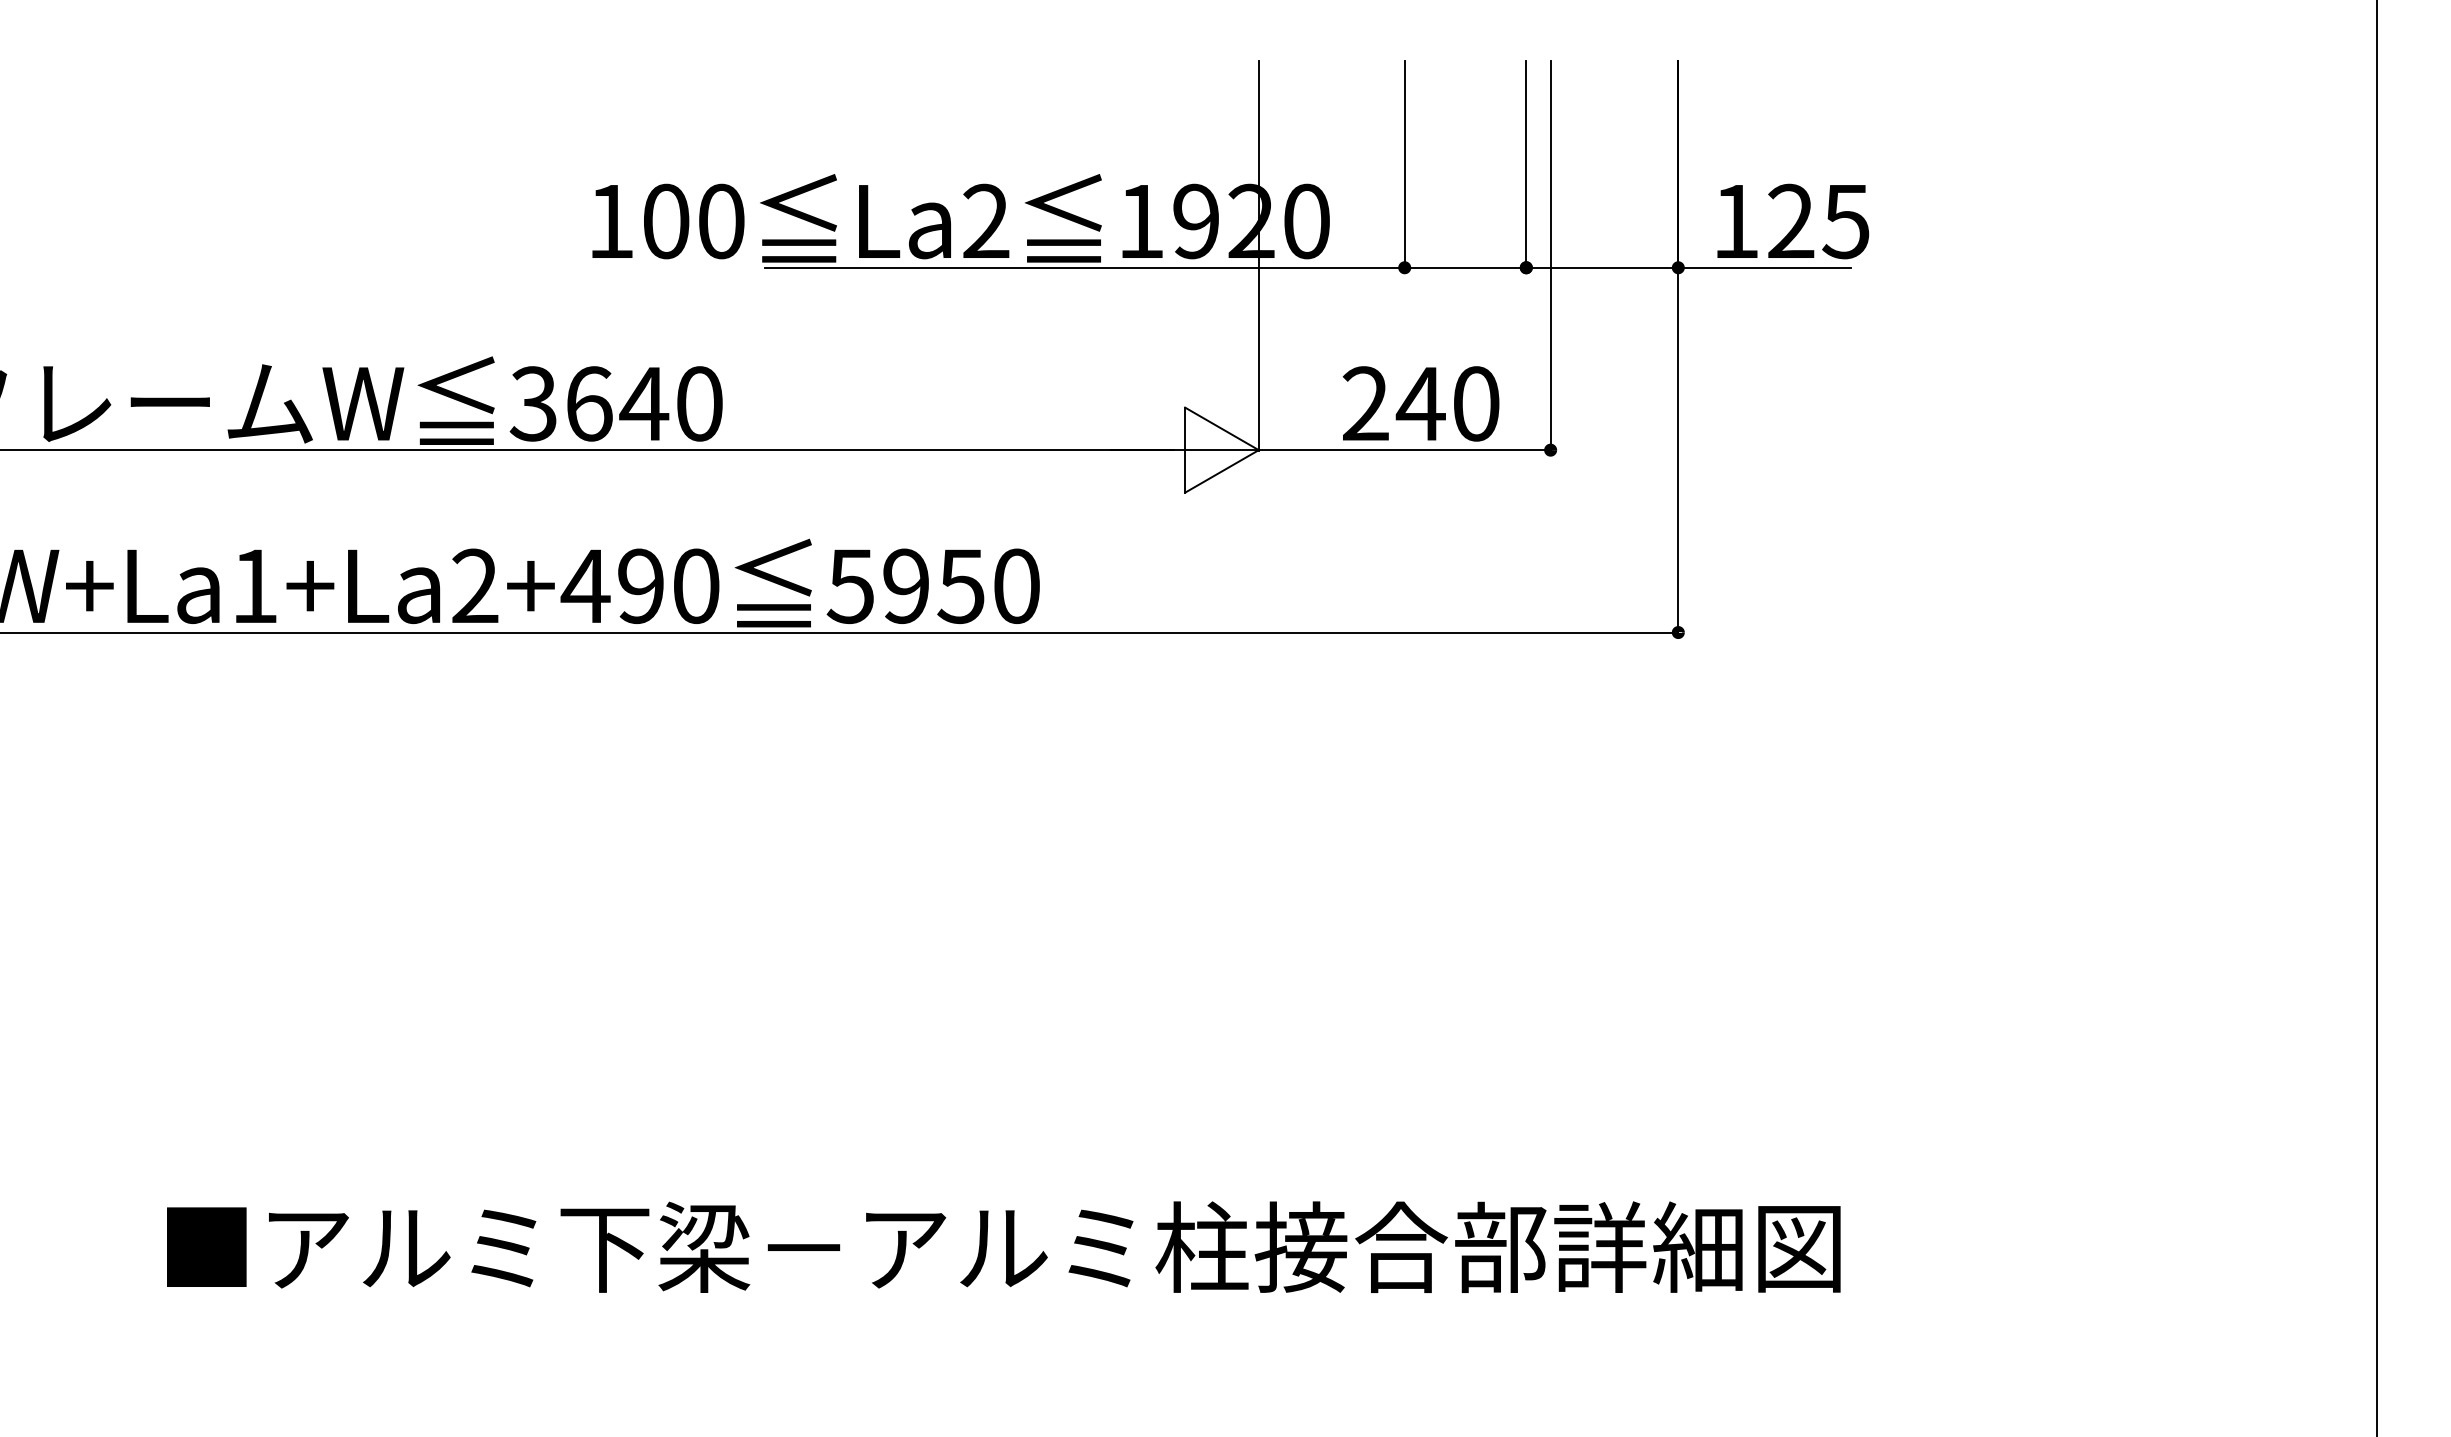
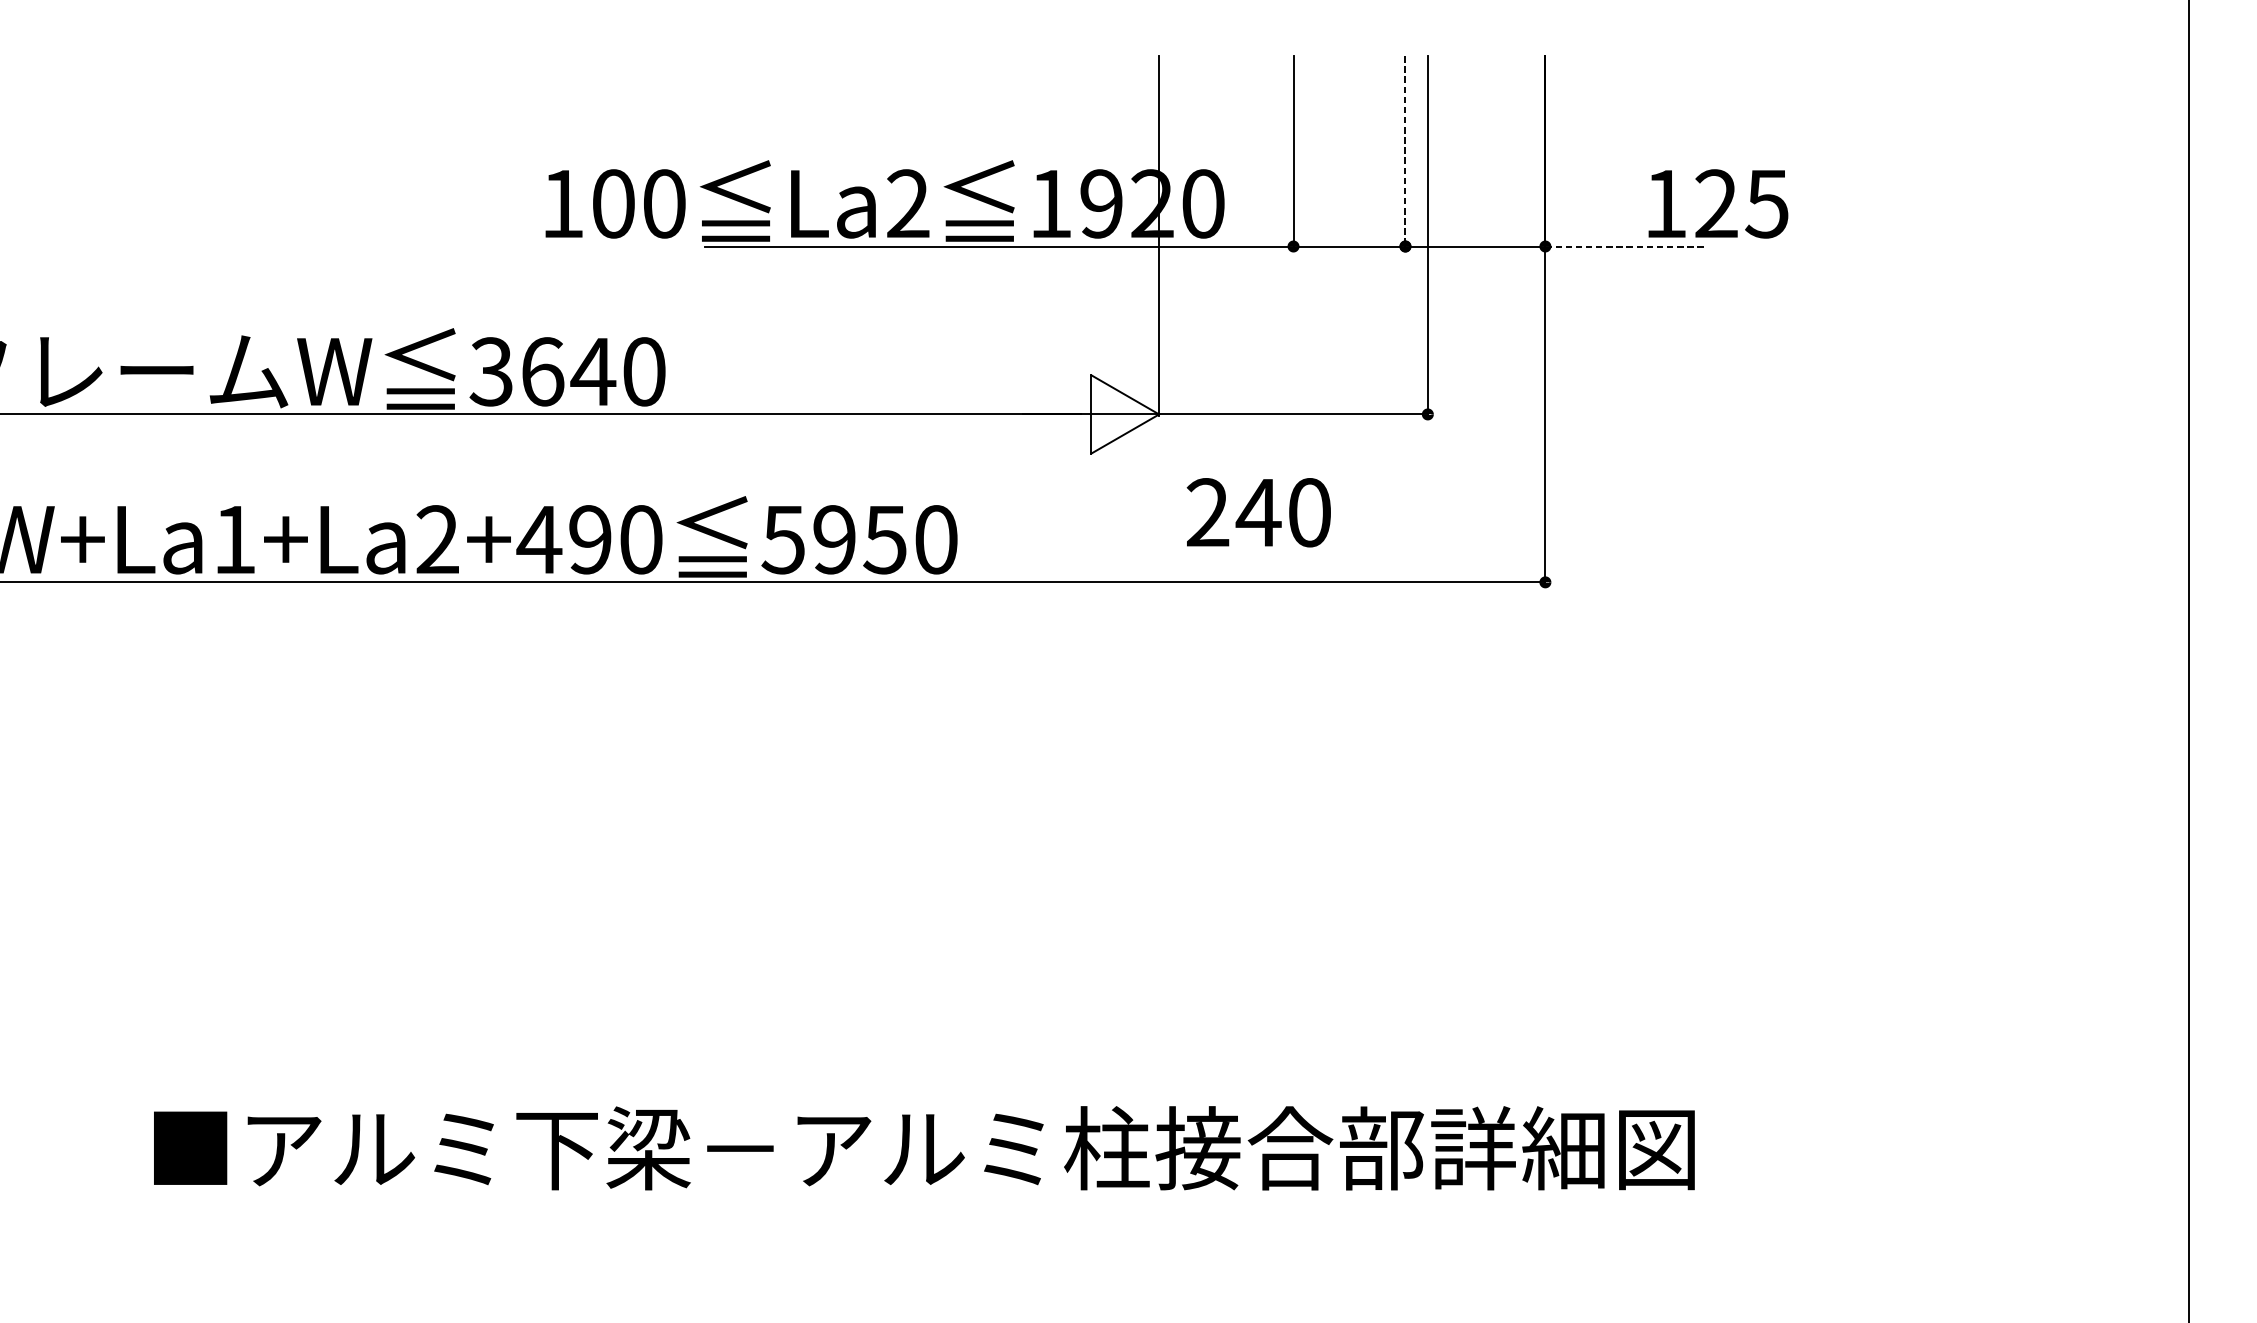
line: (1526, 165) -> (1405, 152), solid -> dashed
text: (1793, 221) -> (1718, 203), moved
line: (1765, 267) -> (1625, 246), solid -> dashed
text: (1420, 403) -> (1258, 512), moved

